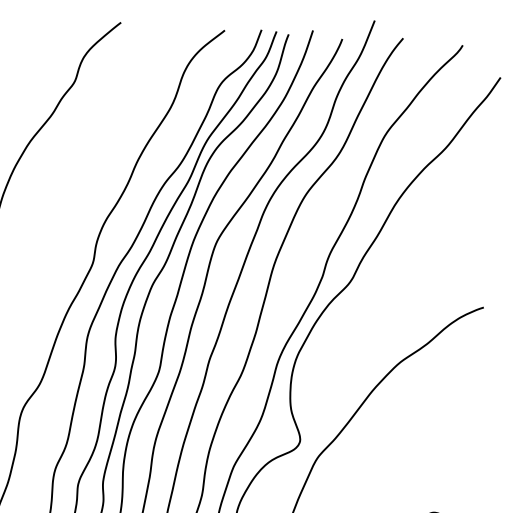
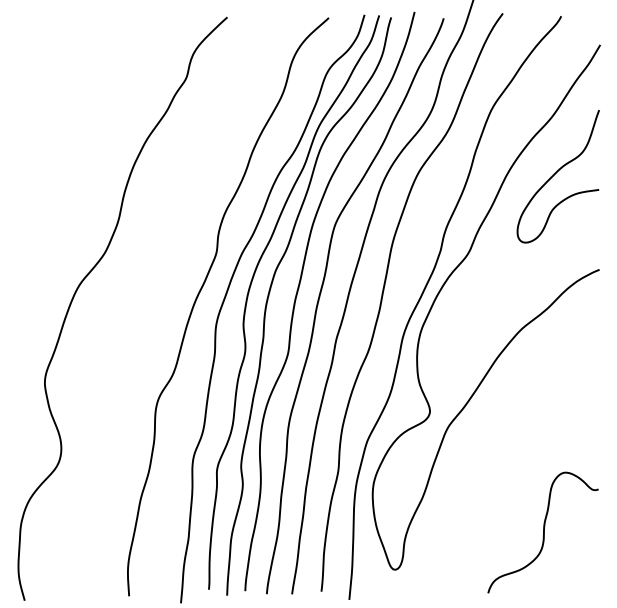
curve: (445, 206) -> (555, 174), added

